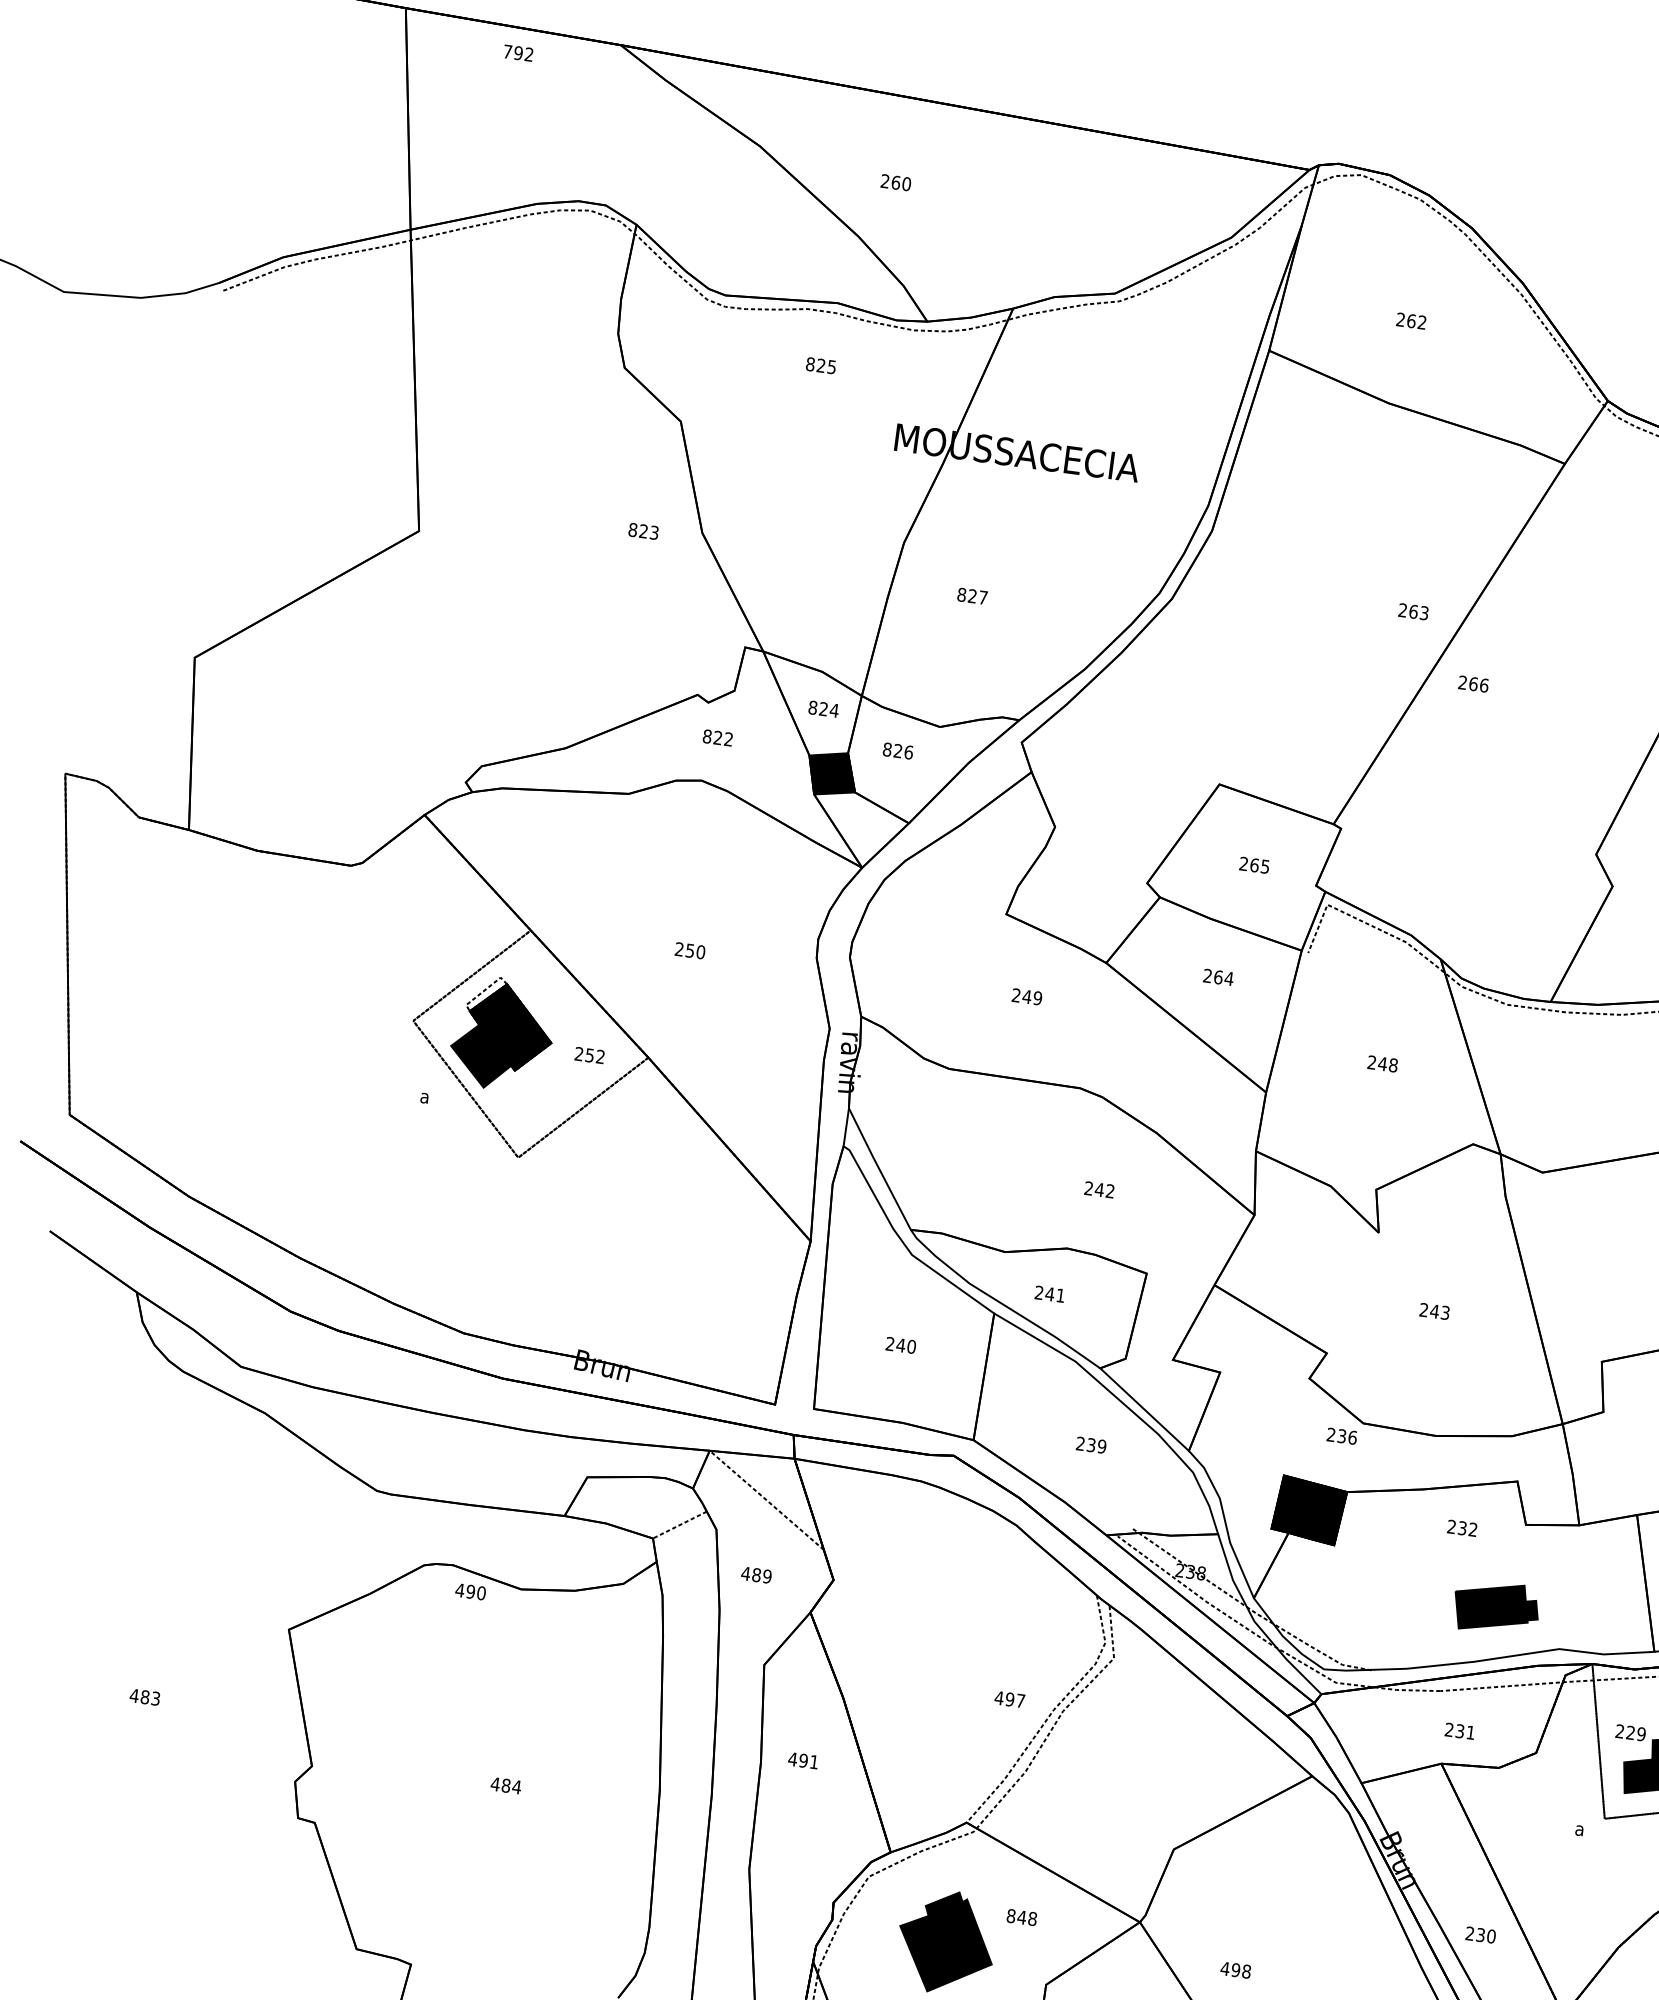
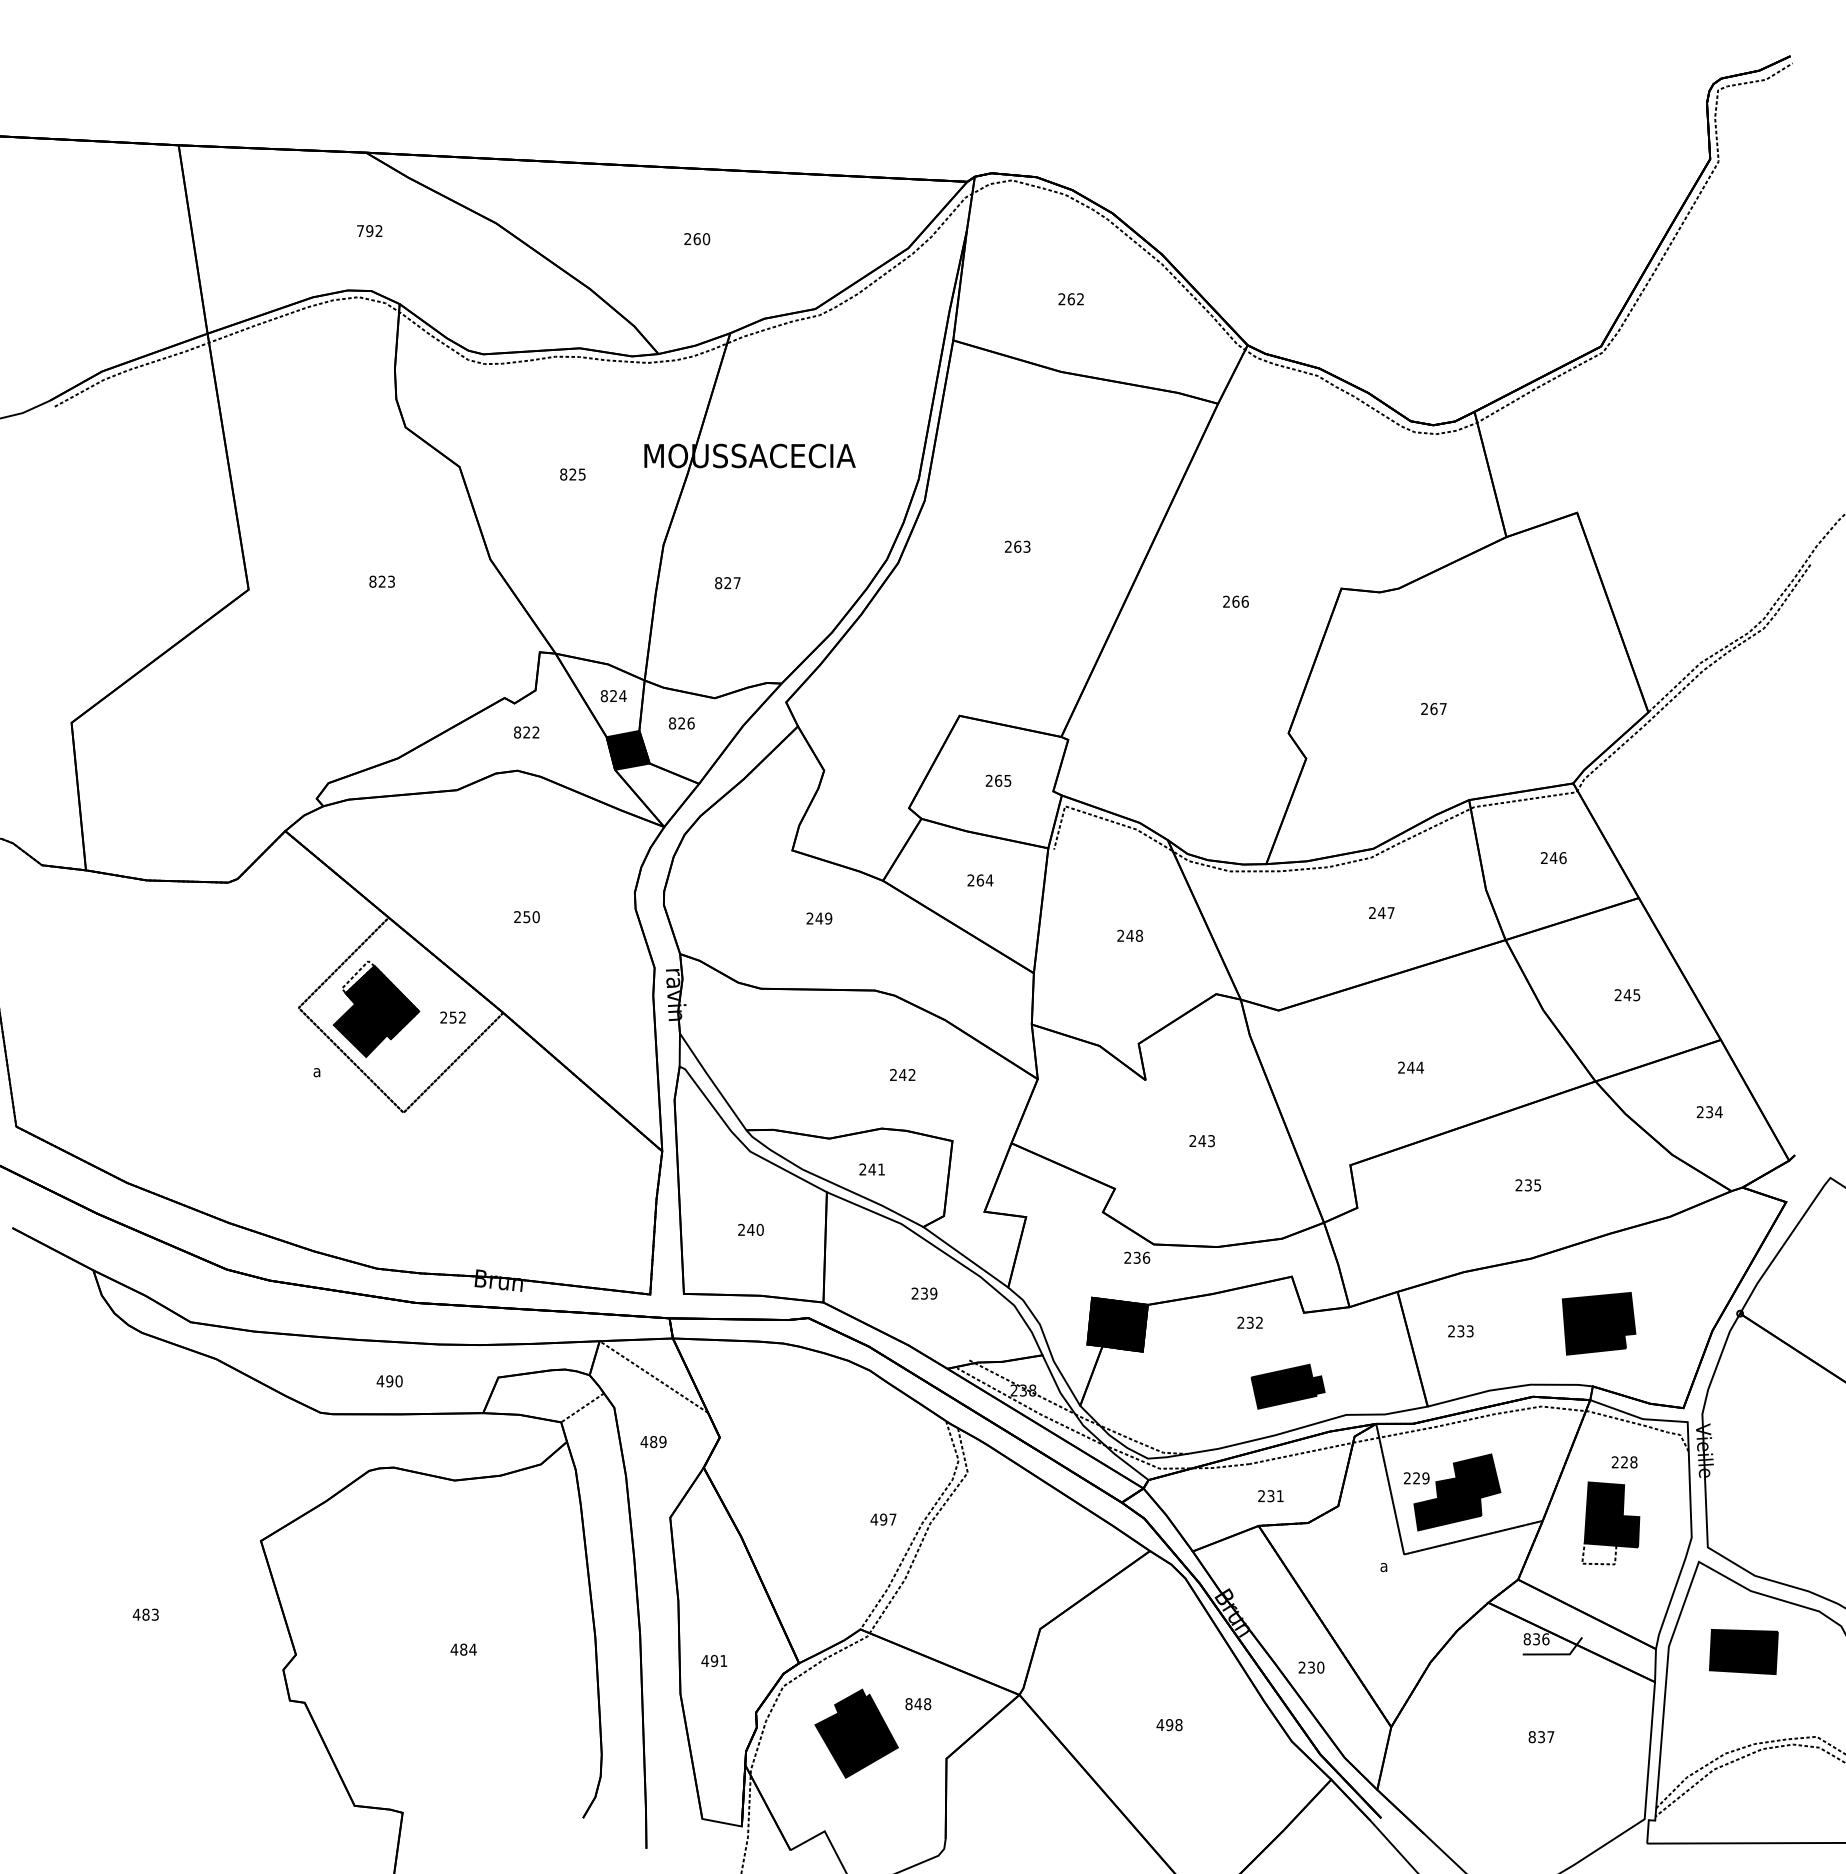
text: (518, 53) -> (369, 231), moved
text: (896, 183) -> (697, 239), moved
text: (820, 365) -> (572, 474), moved
text: (642, 531) -> (381, 581), moved
text: (1413, 611) -> (1017, 546), moved
text: (1473, 683) -> (1235, 601), moved
text: (470, 1592) -> (389, 1381), moved
text: (803, 1761) -> (714, 1661), moved
text: (1235, 1970) -> (1169, 1725), moved

